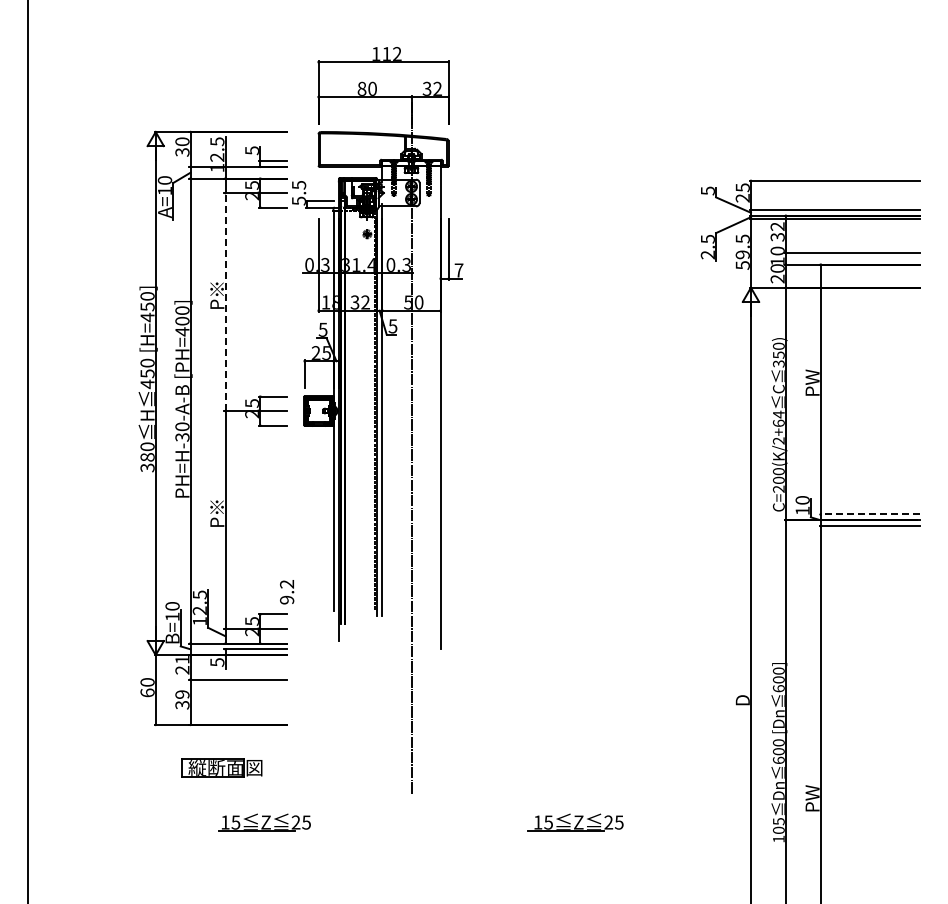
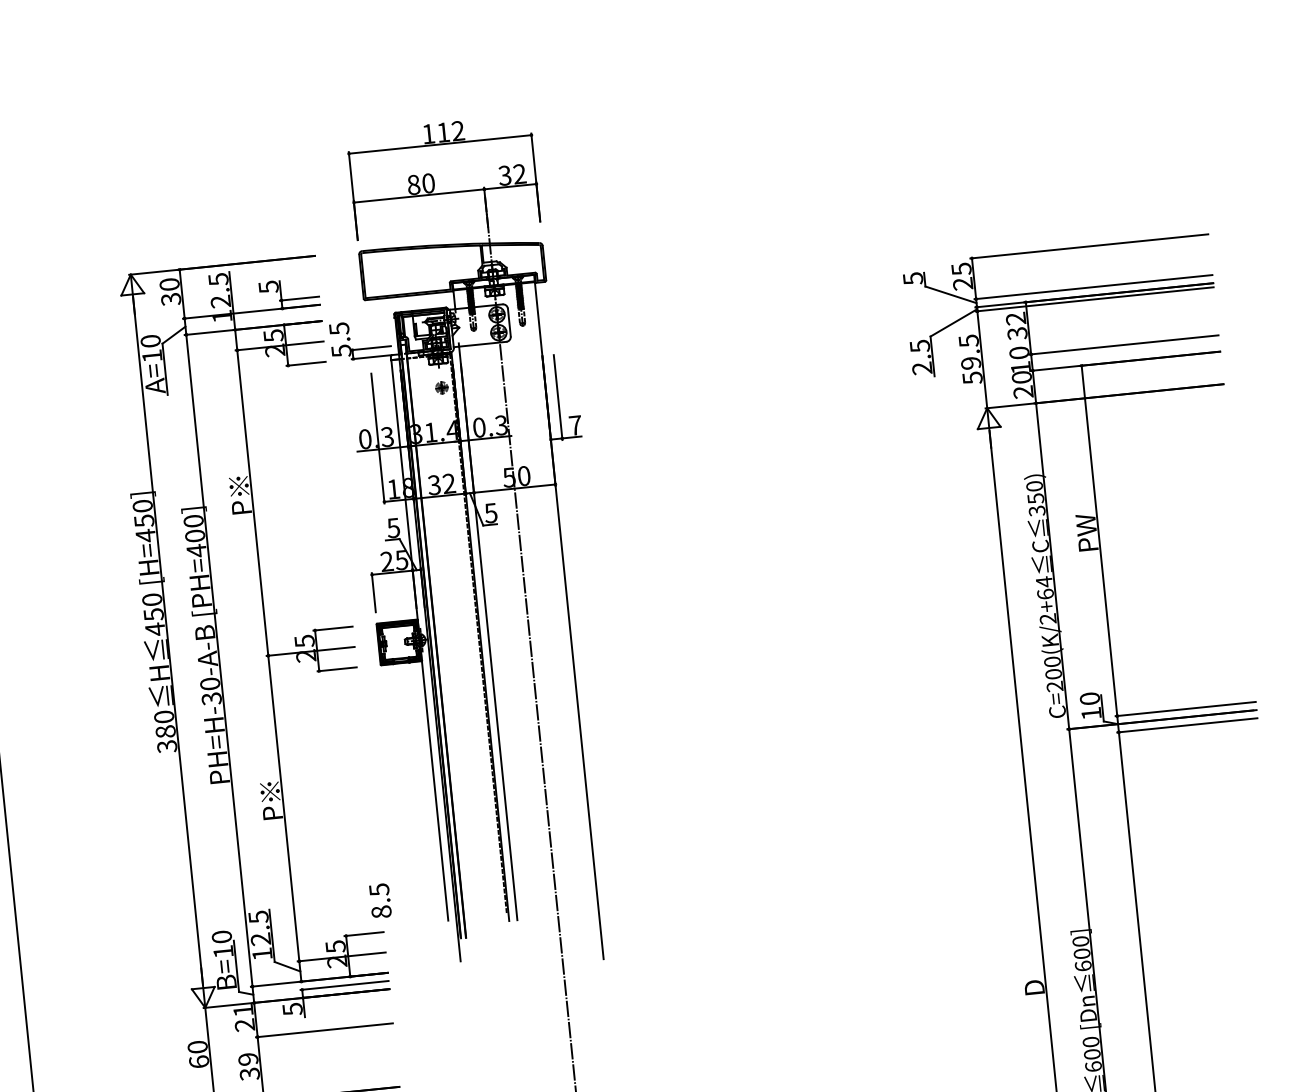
line: (225, 302) -> (252, 503), dashed -> solid
line: (869, 514) -> (1185, 709), dashed -> solid
text: (287, 592) -> (381, 901), 9.2 -> 8.5

